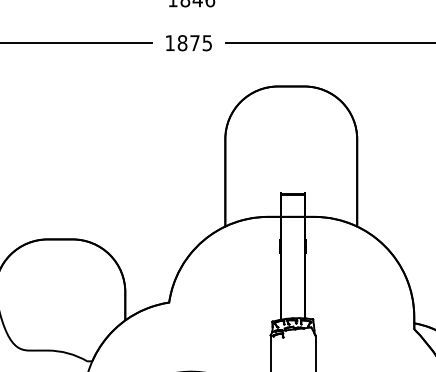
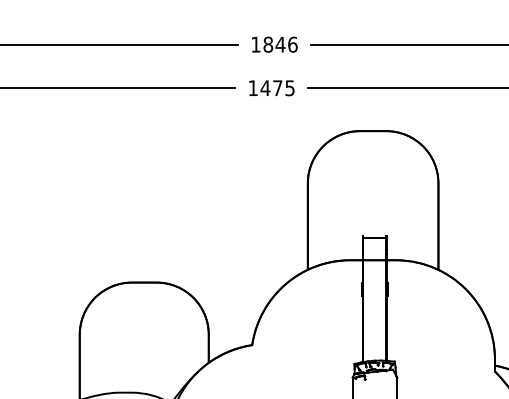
text: (182, 43) -> (265, 88), 1875 -> 1475

